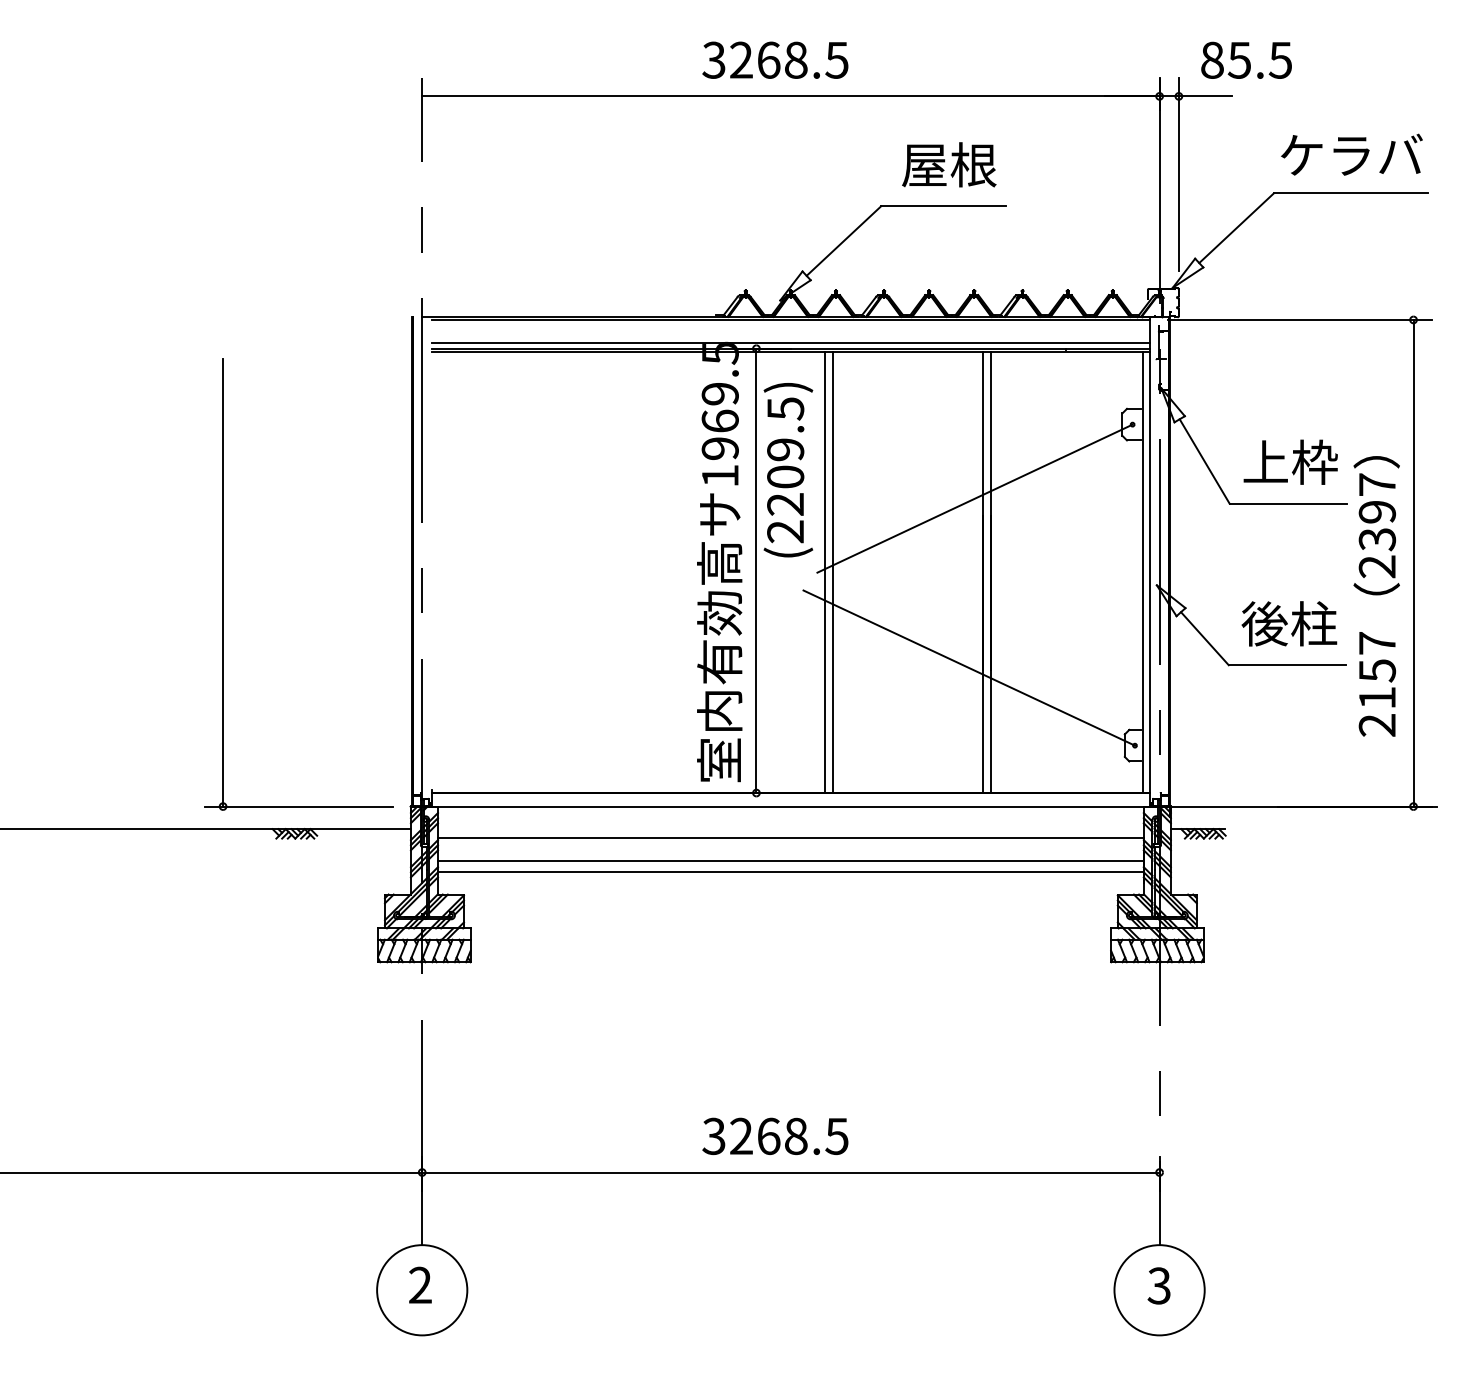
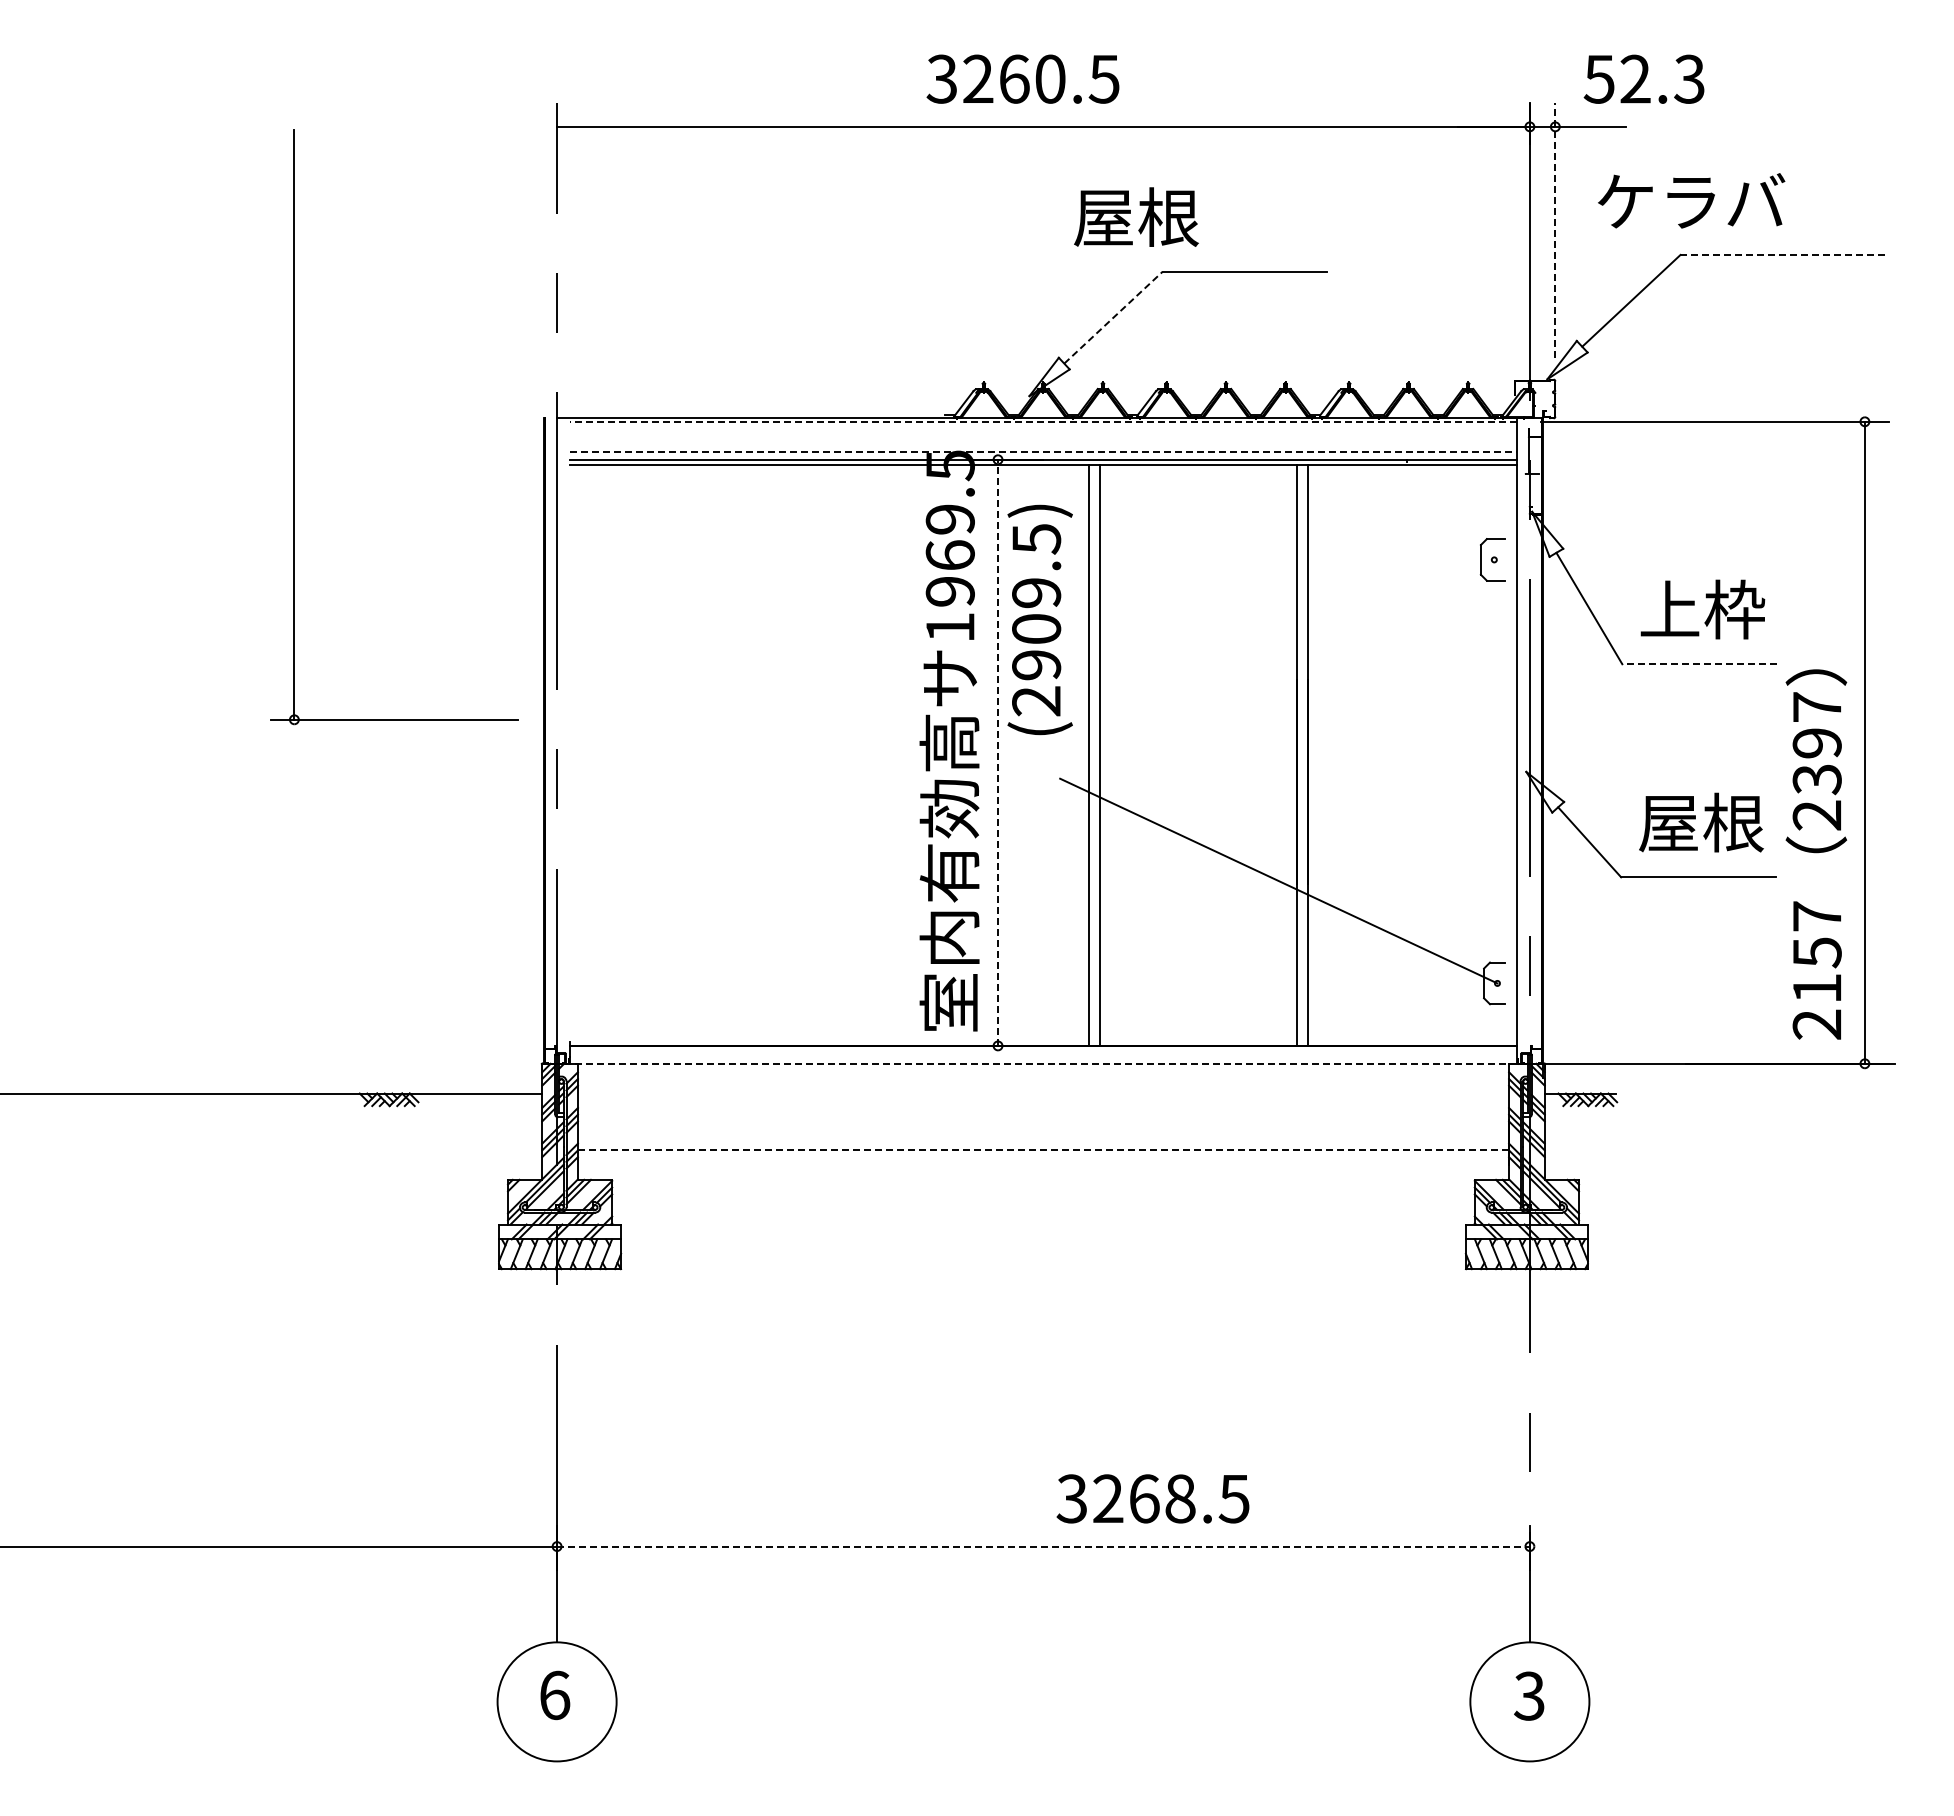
text: (796, 59) -> (1050, 78), 3268.5 -> 3260.5
text: (1245, 59) -> (1643, 78), 85.5 -> 52.3
text: (1351, 154) -> (1691, 200), moved
text: (949, 164) -> (1136, 216), moved
line: (1179, 174) -> (1555, 229), solid -> dashed
line: (1351, 193) -> (1782, 254), solid -> dashed
line: (843, 240) -> (1113, 317), solid -> dashed
line: (790, 320) -> (1043, 422), solid -> dashed
line: (790, 343) -> (1043, 452), solid -> dashed
line: (975, 498) -> (1286, 657), removed
line: (1288, 503) -> (1699, 664), solid -> dashed
text: (785, 504) -> (1036, 665), (2209.5) -> (2909.5)
line: (756, 570) -> (998, 752), solid -> dashed
line: (1143, 572) -> (1508, 754), removed
part: (223, 585) -> (294, 427), moved
text: (1376, 596) -> (1816, 854), moved
text: (1289, 623) -> (1701, 822), 後柱 -> 屋根
line: (785, 806) -> (1036, 1063), solid -> dashed
line: (790, 838) -> (1043, 1105), removed
line: (790, 860) -> (1043, 1135), removed
line: (790, 872) -> (1043, 1150), solid -> dashed
text: (774, 1136) -> (1152, 1498), moved
line: (791, 1172) -> (1044, 1546), solid -> dashed
text: (420, 1285) -> (554, 1695), 2 -> 6

